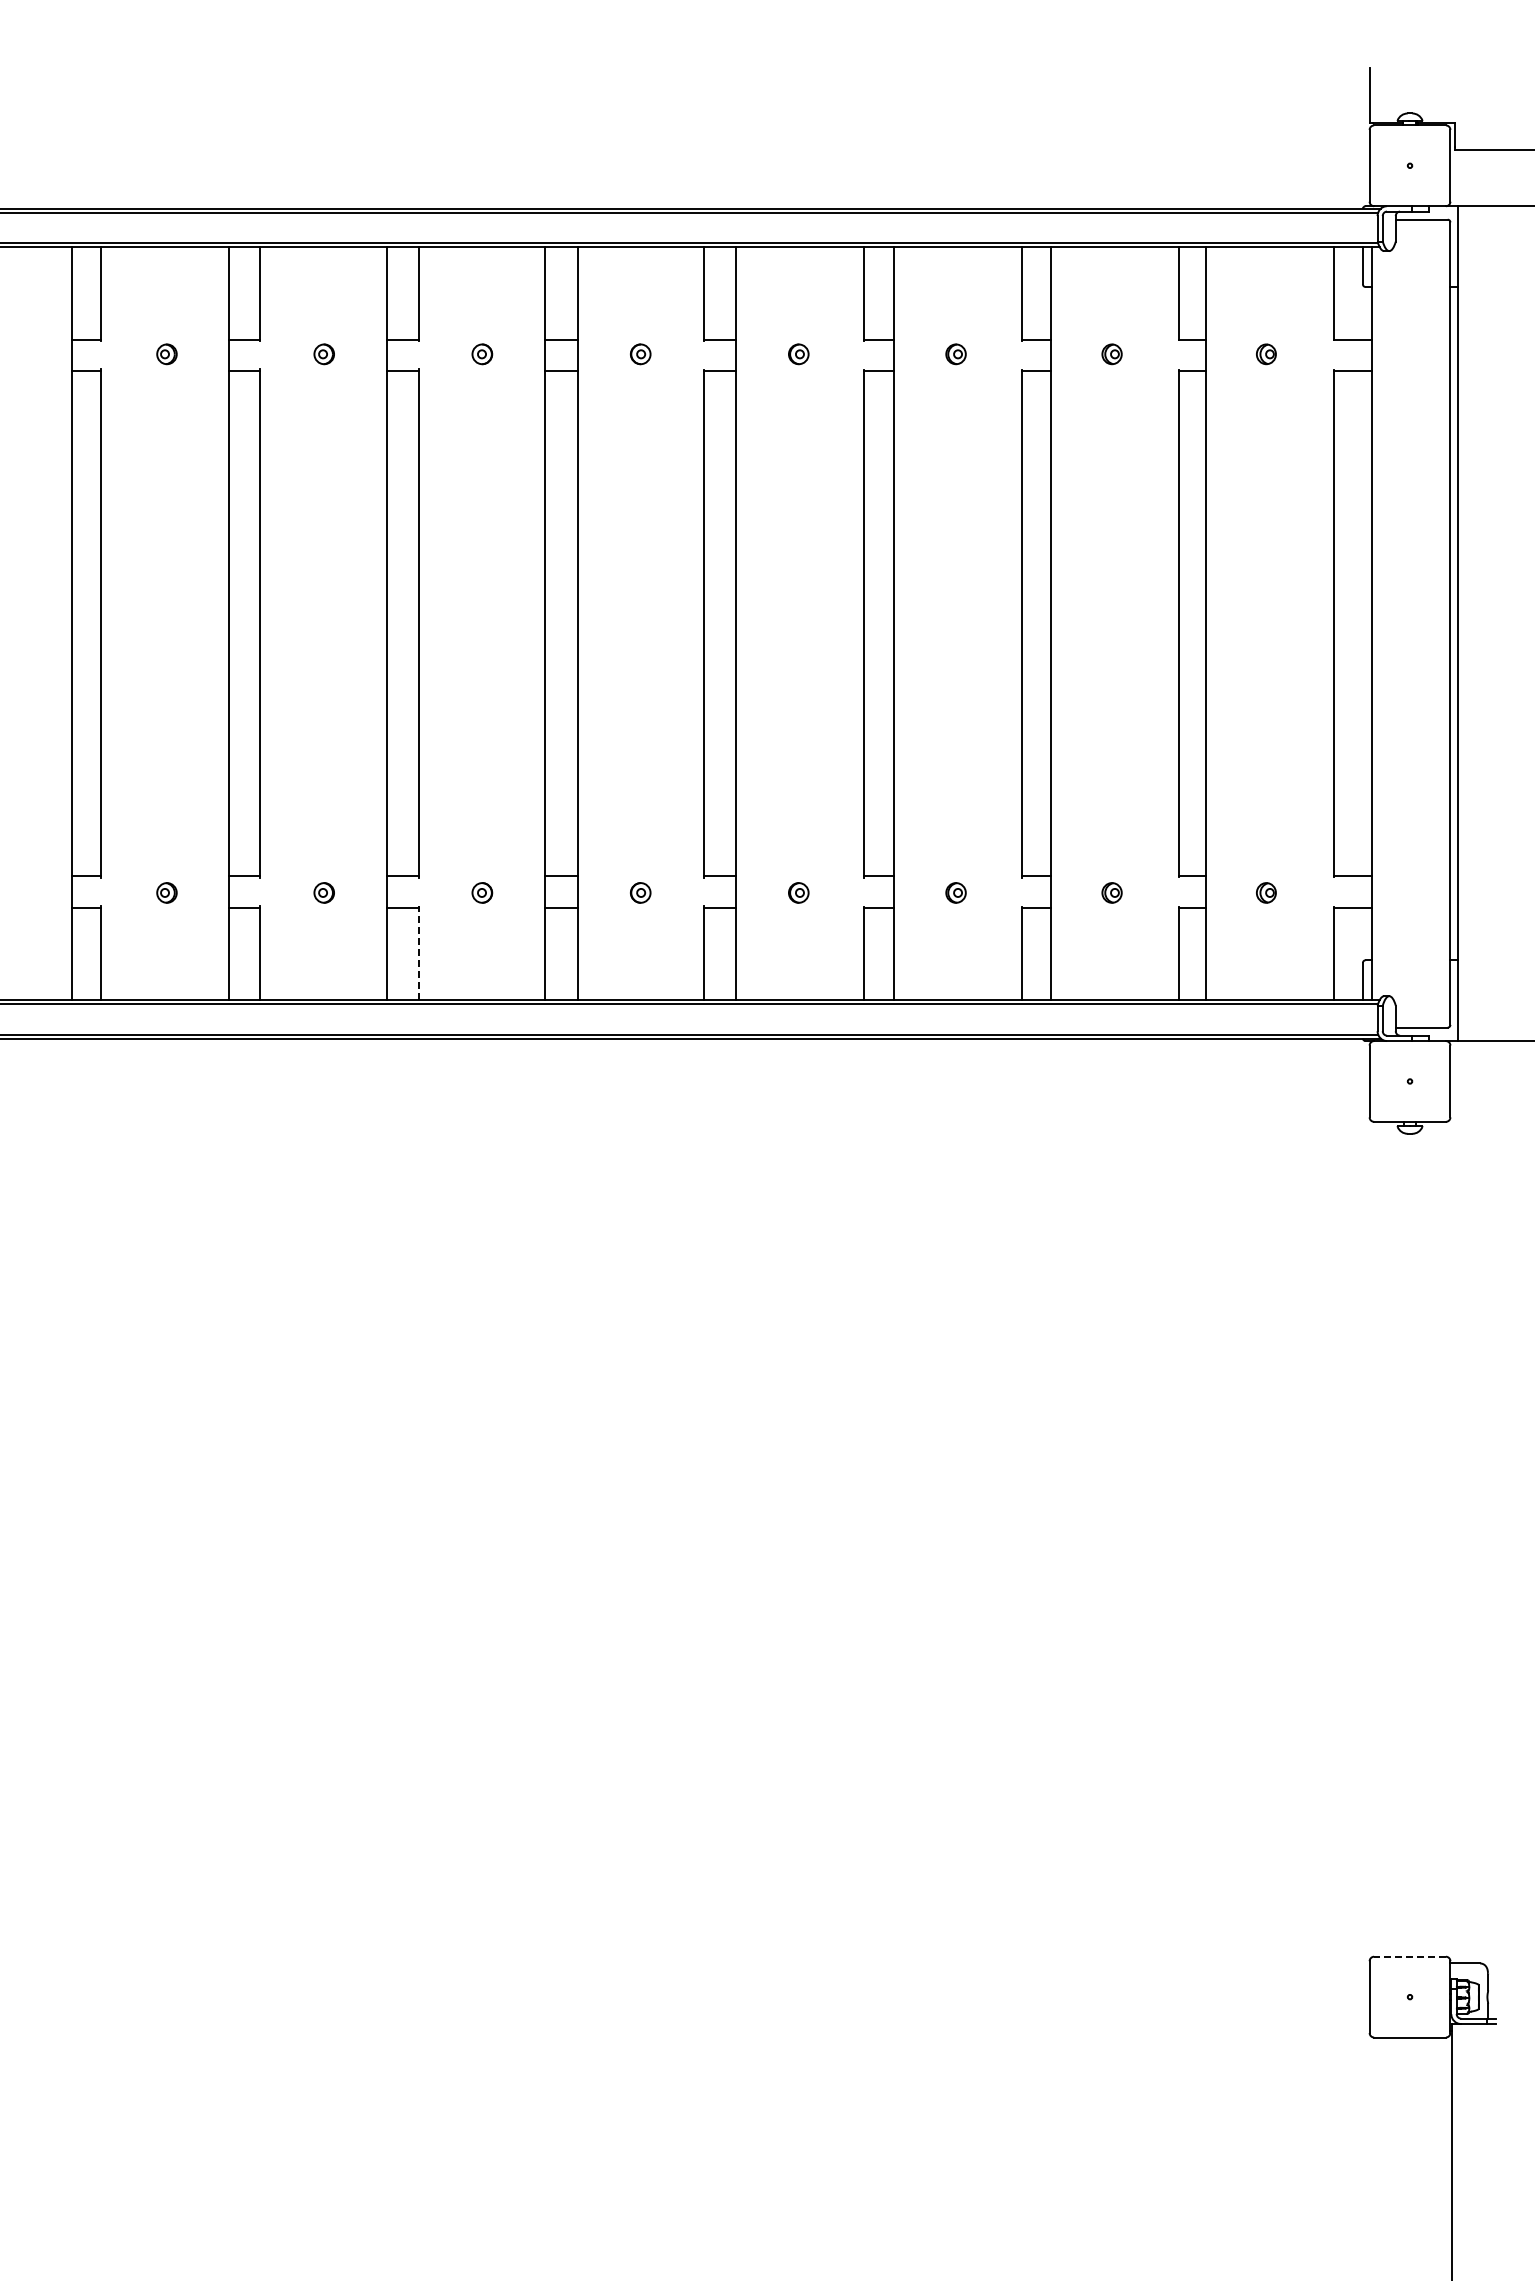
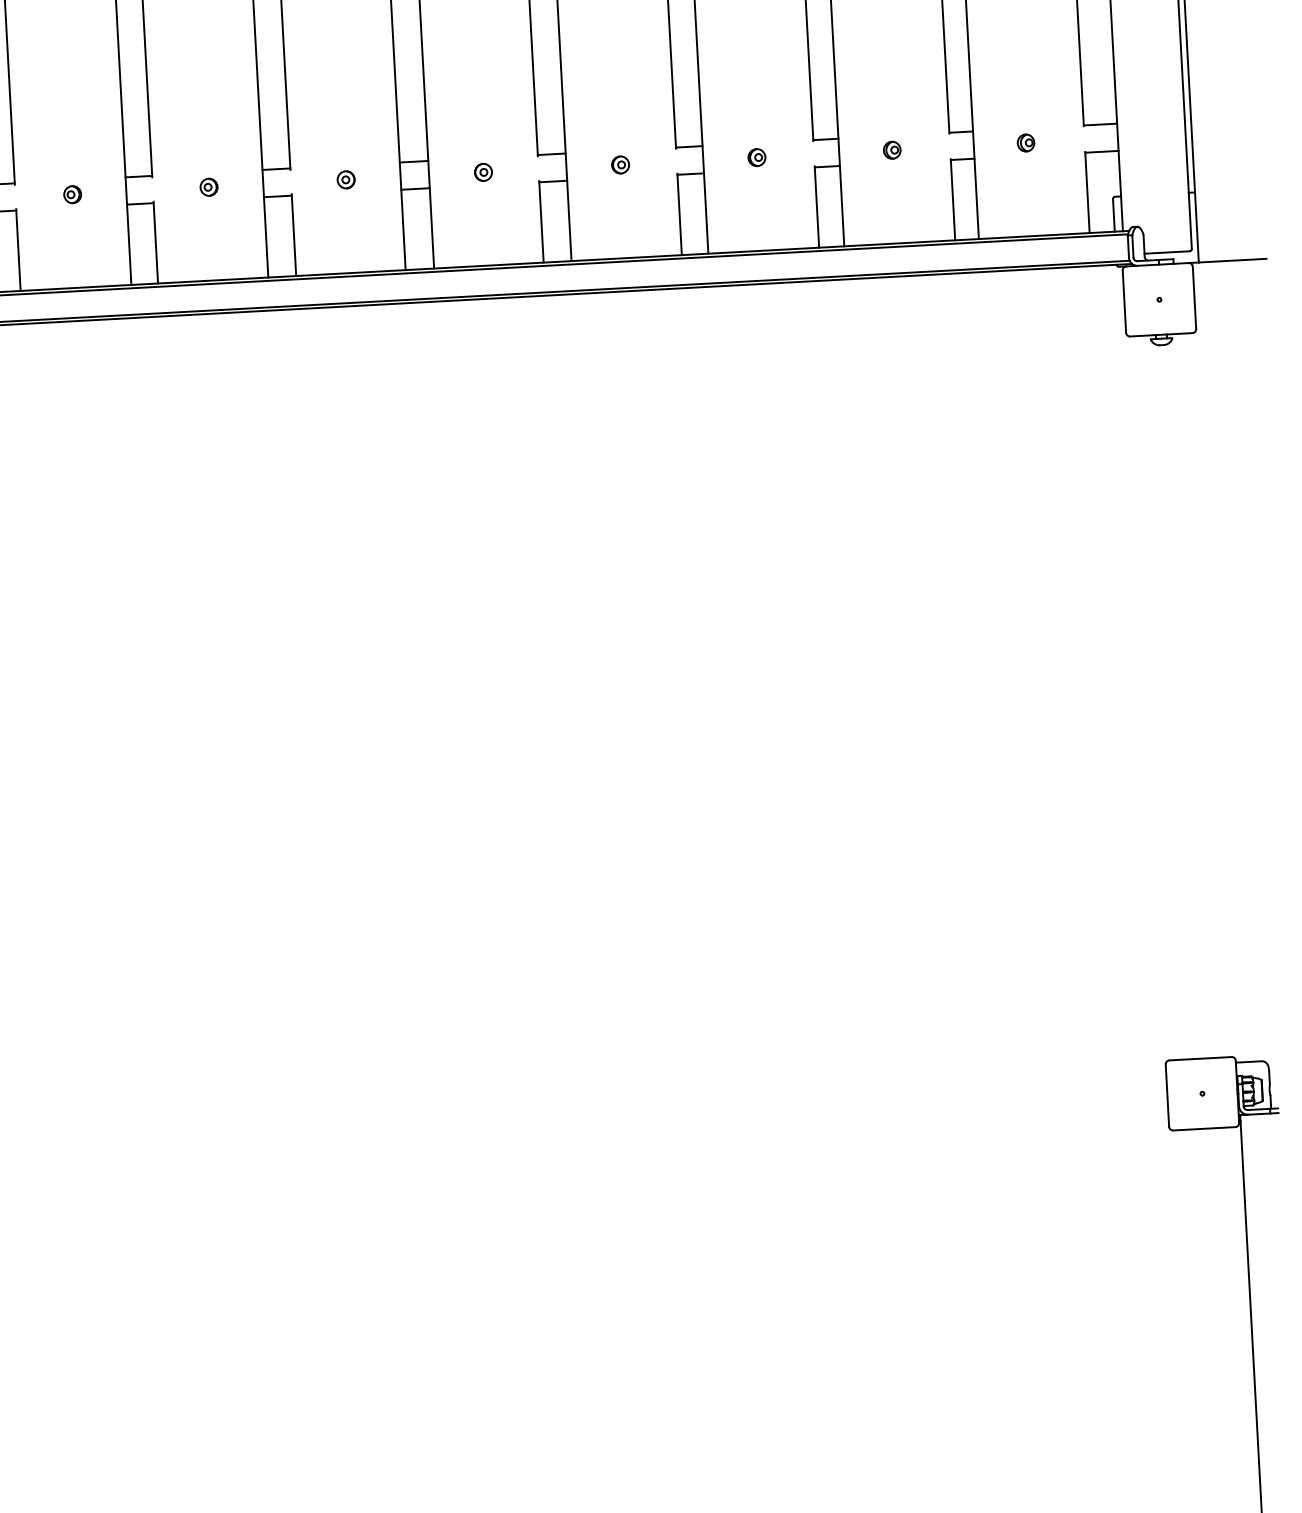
line: (418, 952) -> (293, 234), dashed -> solid
line: (1410, 1956) -> (1200, 1058), dashed -> solid

